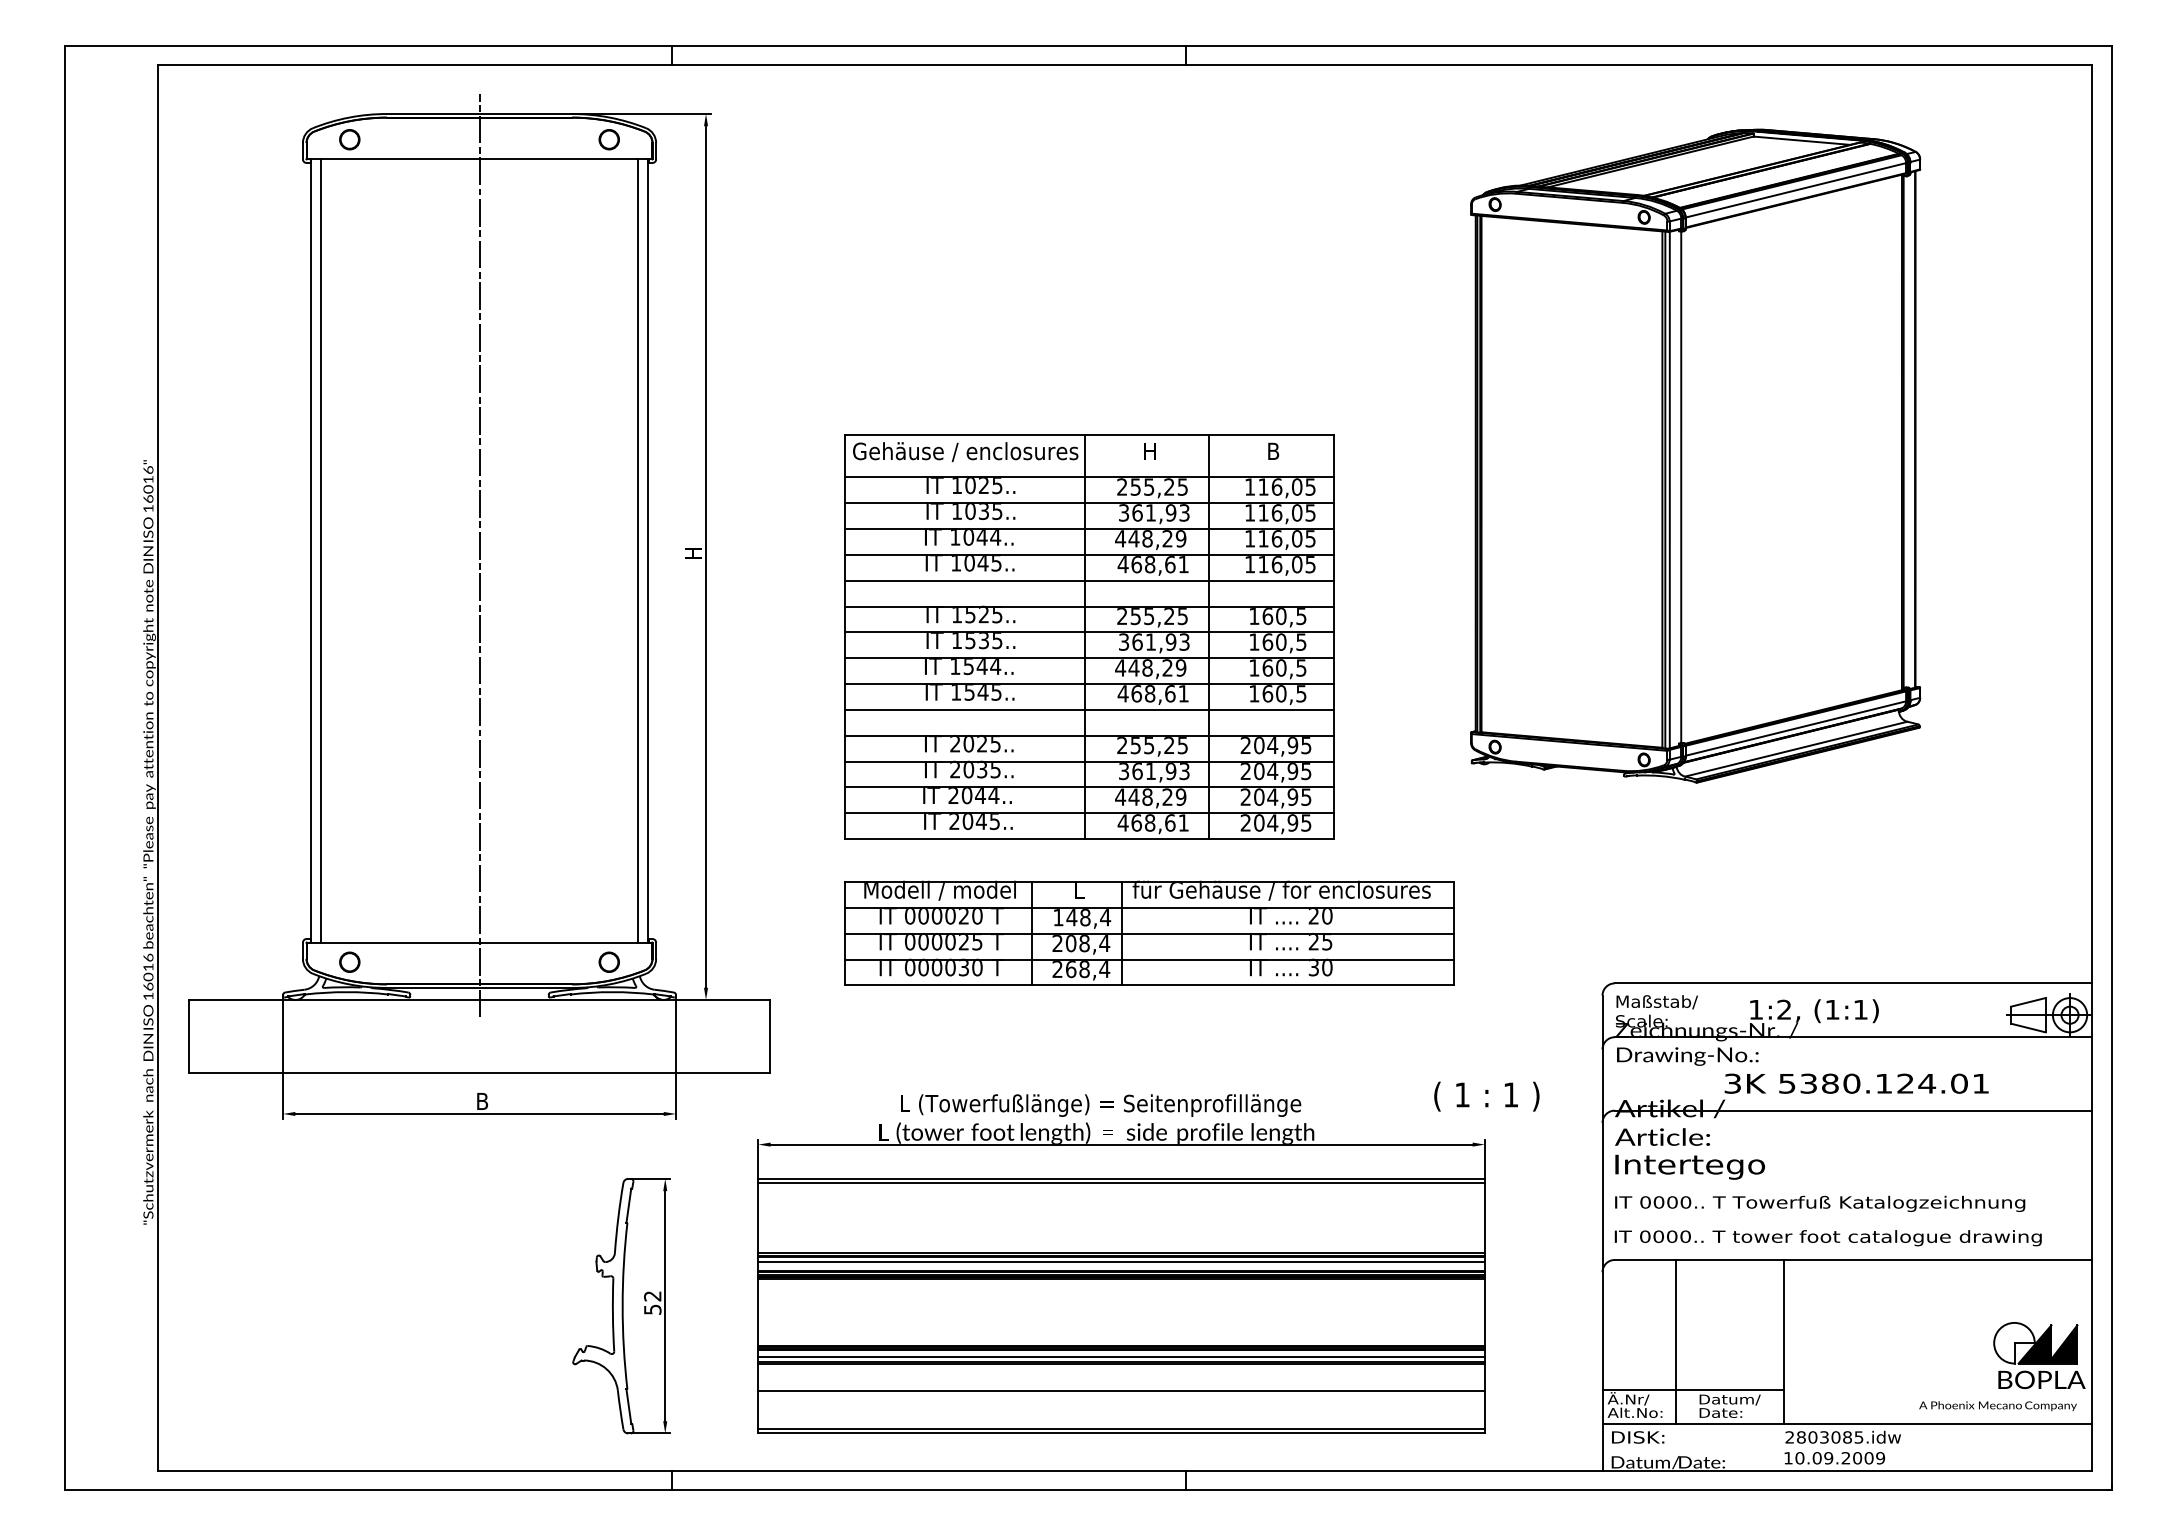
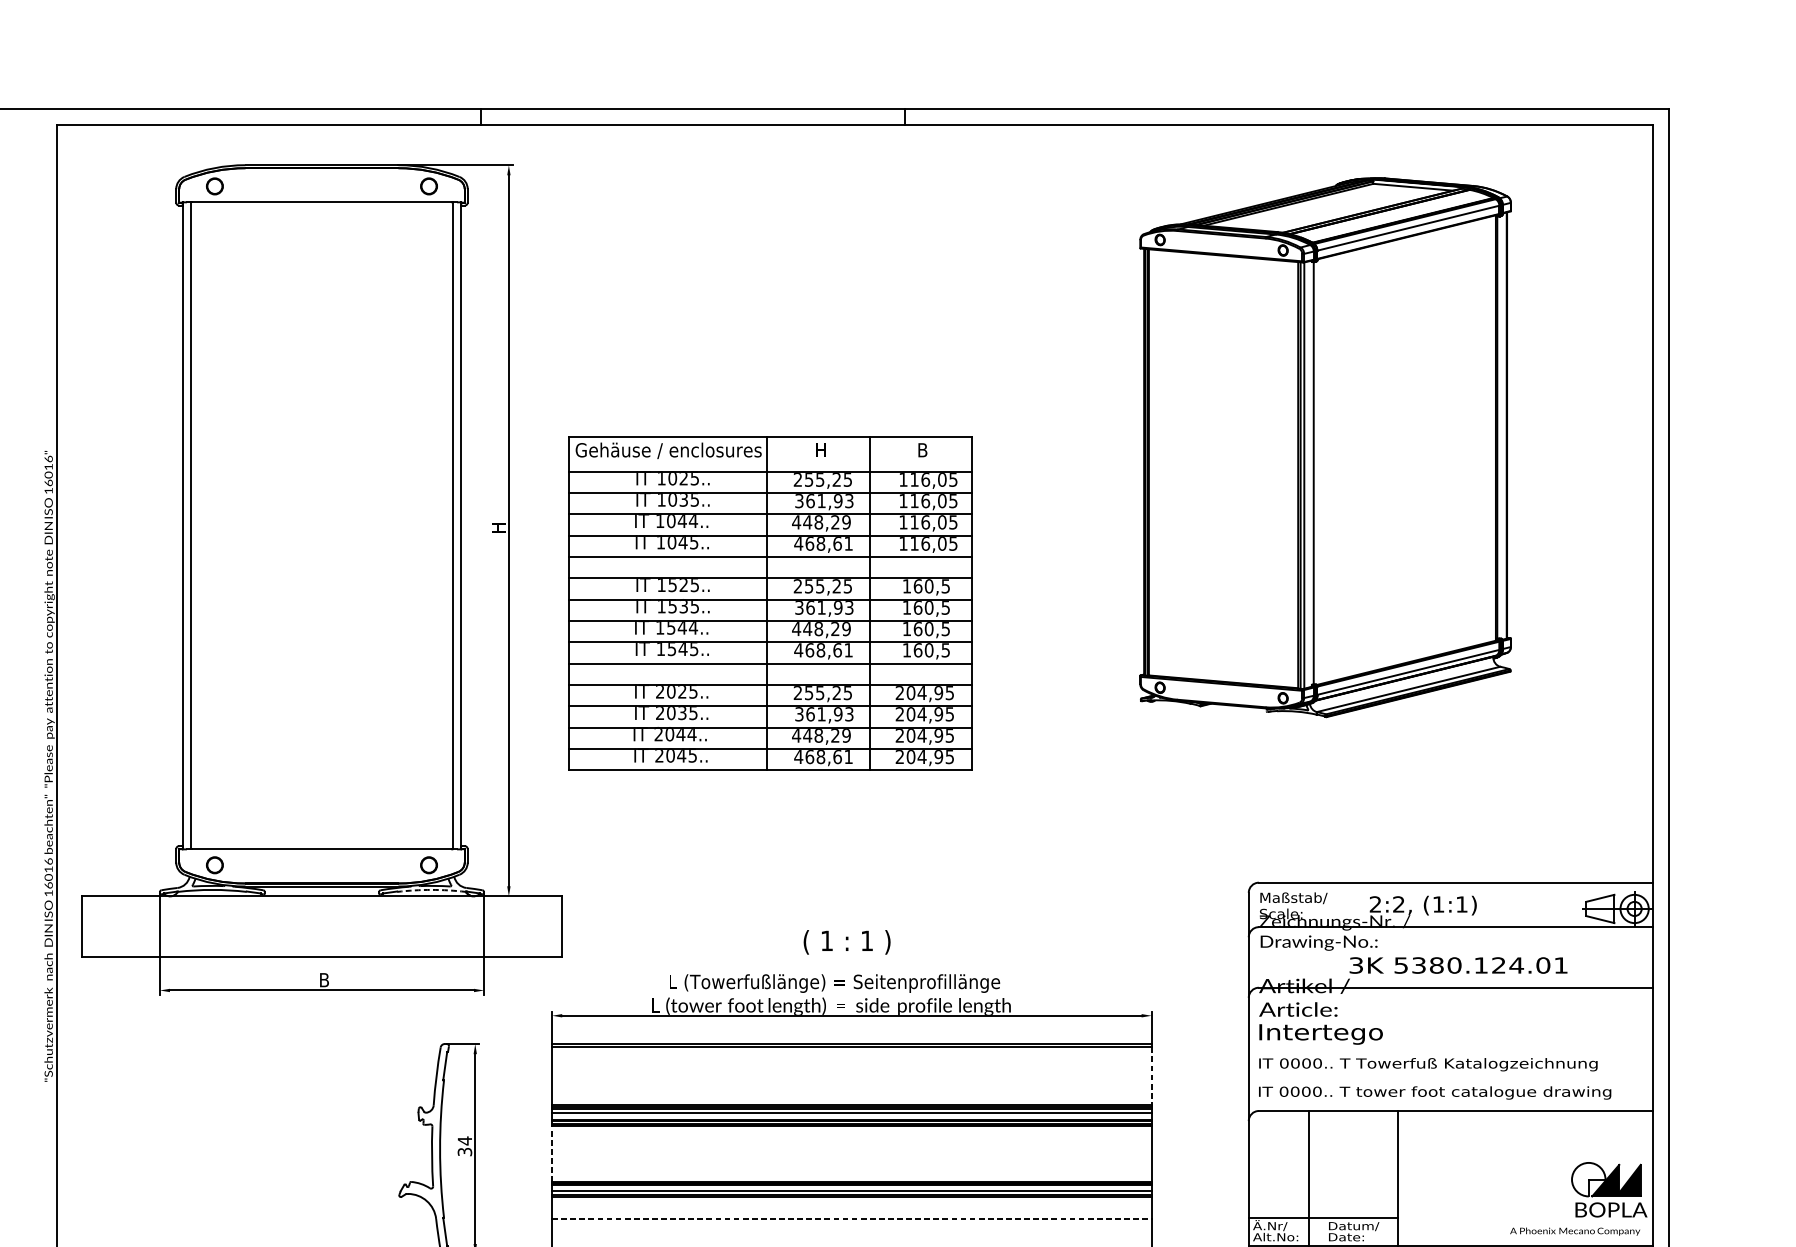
line: (479, 555) -> (321, 529), removed
part: (1089, 636) -> (770, 603), moved
part: (1149, 932) -> (874, 840), removed
arc: (612, 992) -> (431, 890), solid -> dashed
text: (1755, 1009) -> (1375, 904), 1:2, -> 2:2,
text: (1486, 1096) -> (846, 942), moved
line: (1484, 1218) -> (1151, 1076), solid -> dashed
text: (652, 1302) -> (464, 1146), 52 -> 34
line: (758, 1312) -> (552, 1154), solid -> dashed
line: (1122, 1390) -> (852, 1218), solid -> dashed

